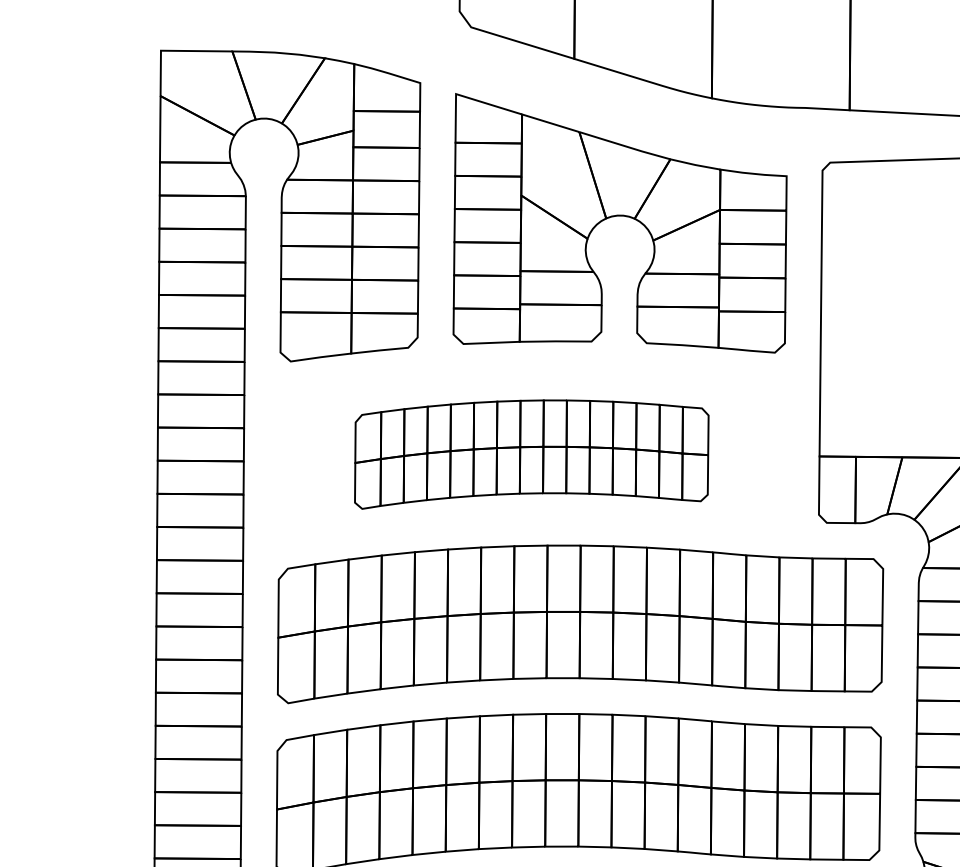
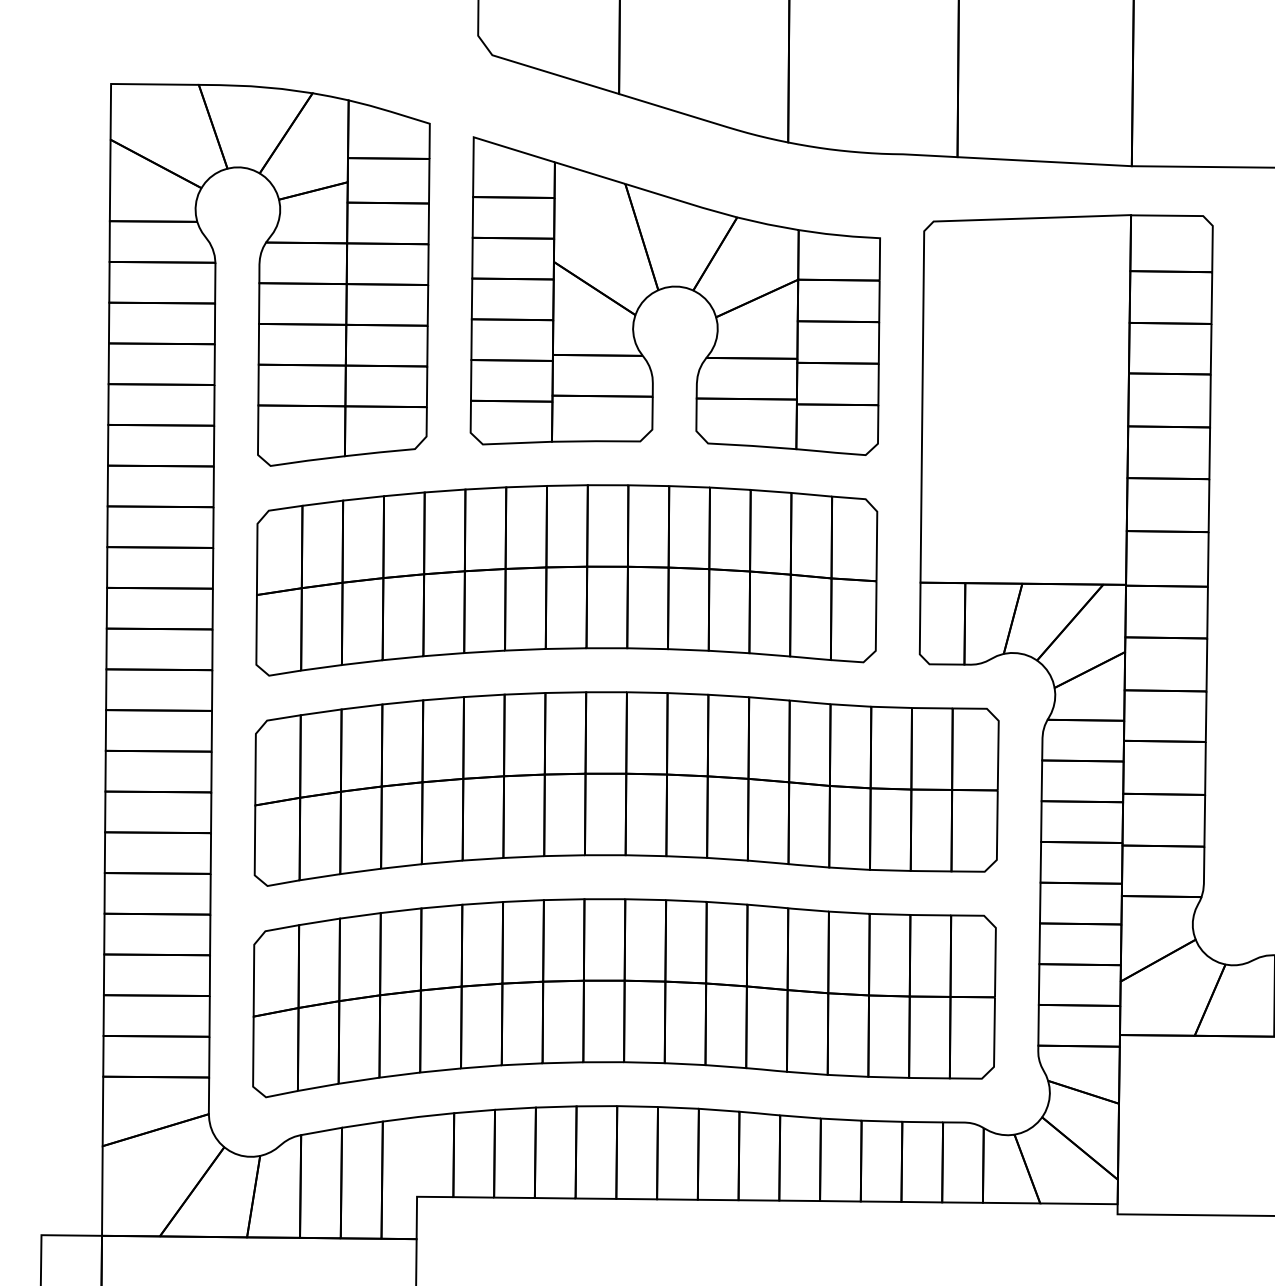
part: (531, 454) -> (566, 580), size x1.43

